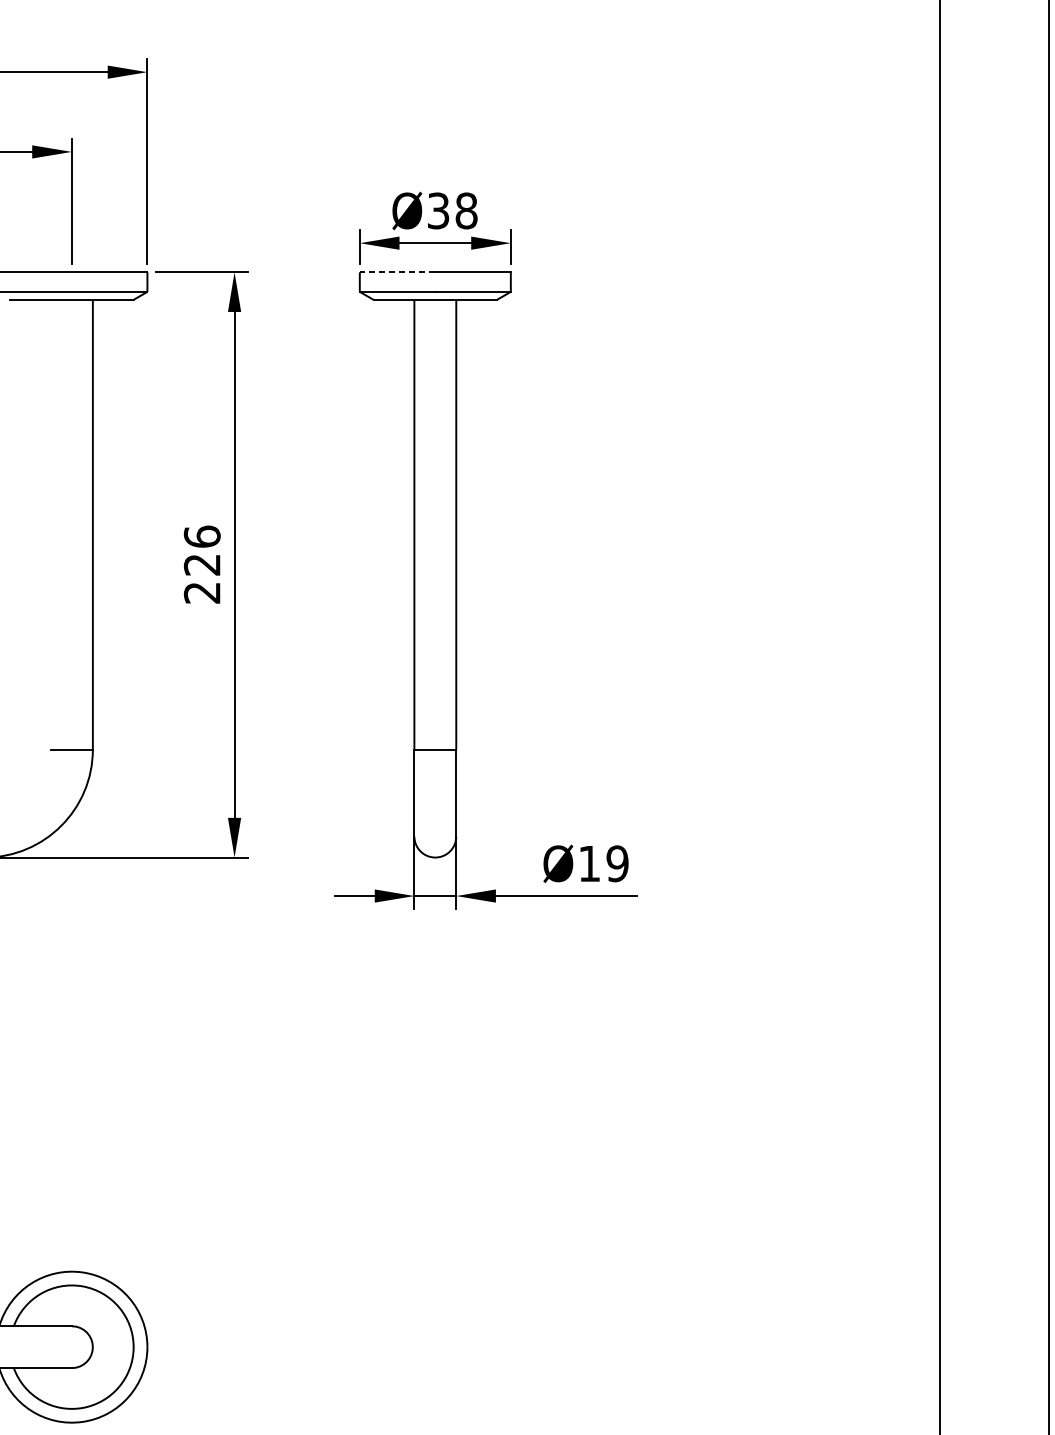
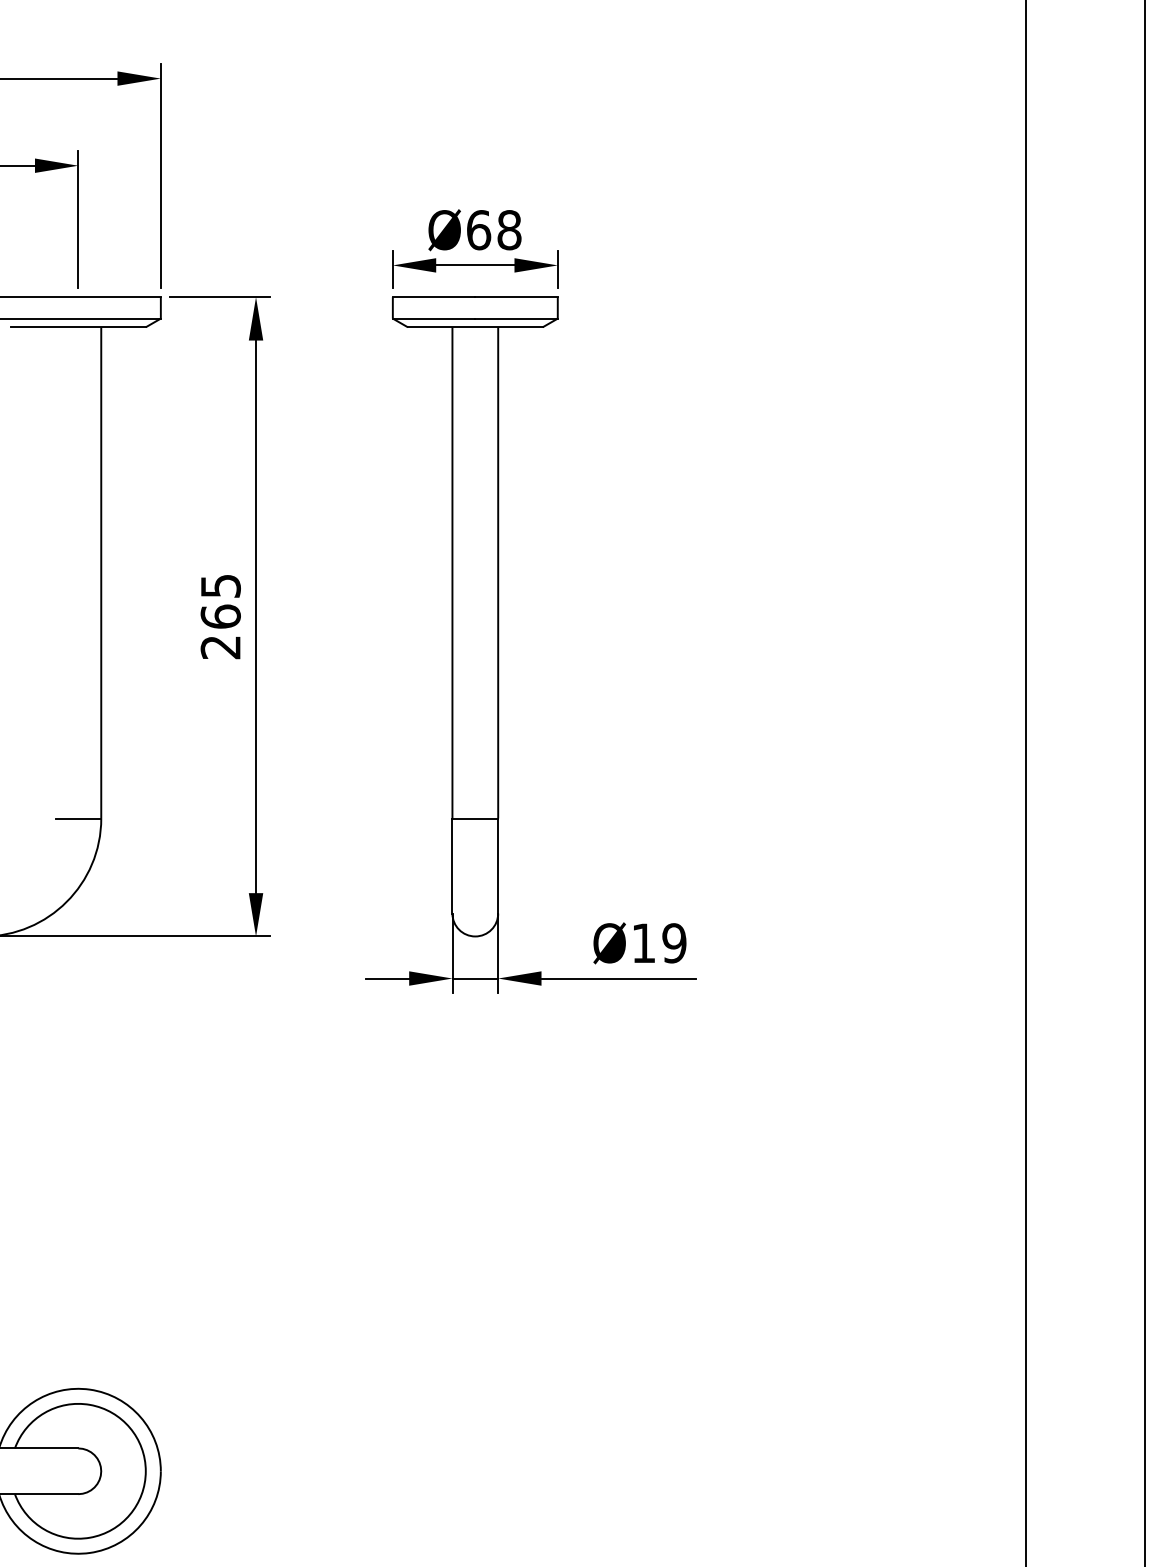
text: (439, 211) -> (479, 230), Ø38 -> Ø68
line: (397, 272) -> (433, 297), dashed -> solid
text: (202, 549) -> (220, 600), 226 -> 265

